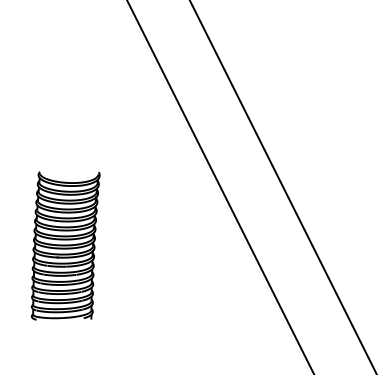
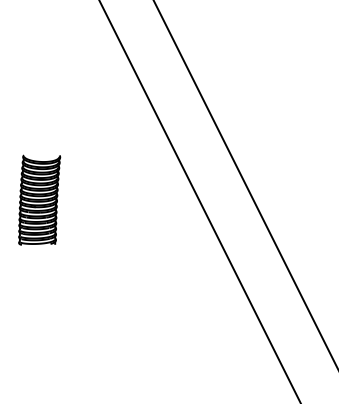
part: (65, 245) -> (39, 199), size x0.7

